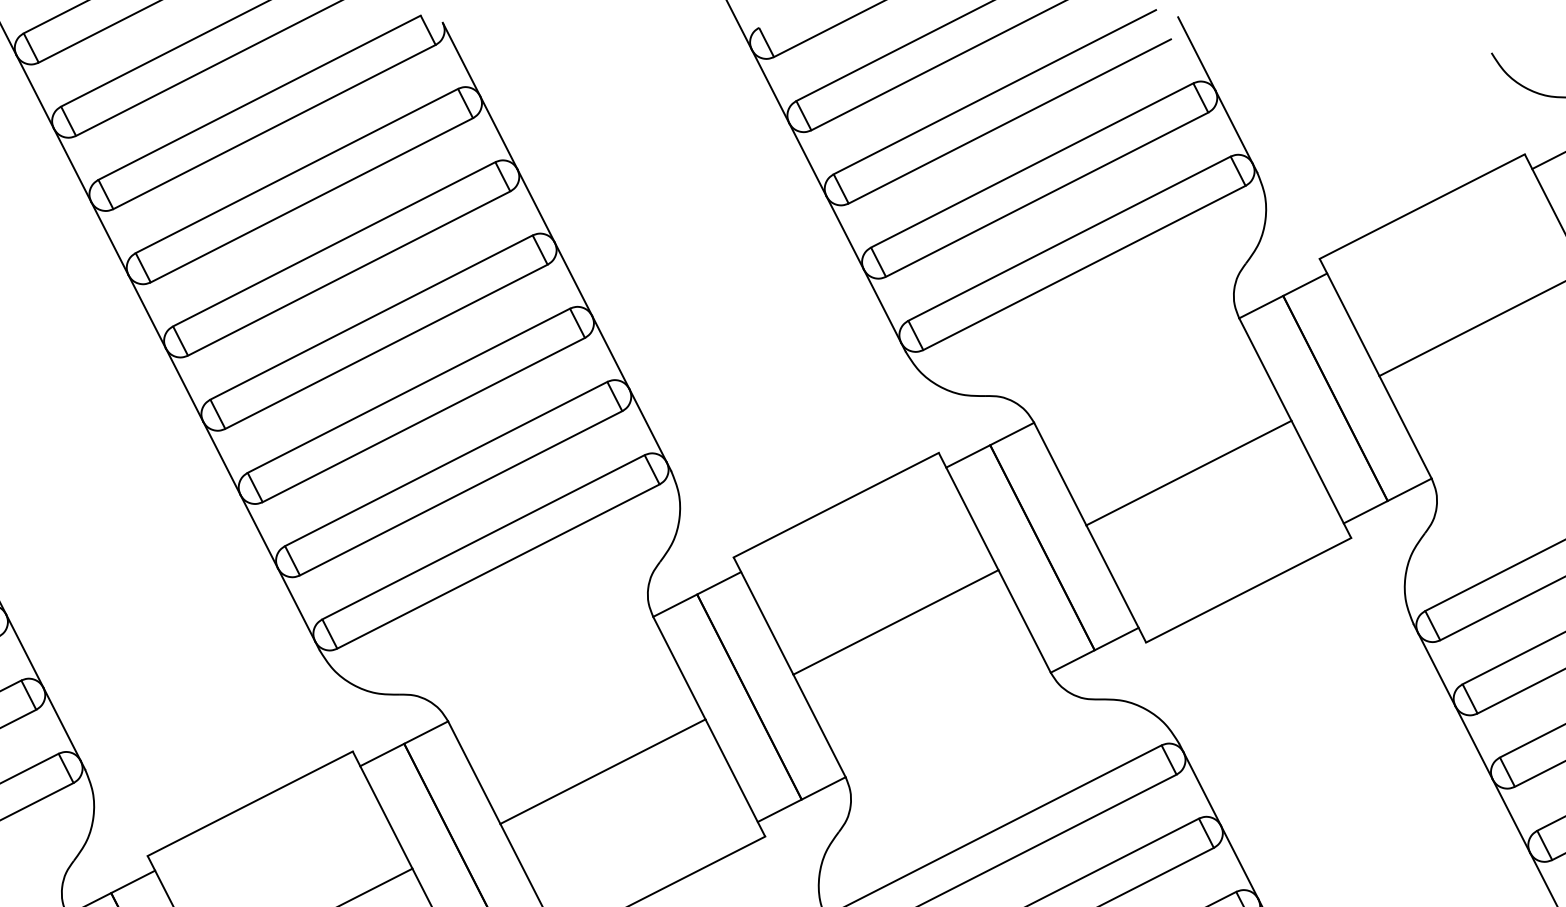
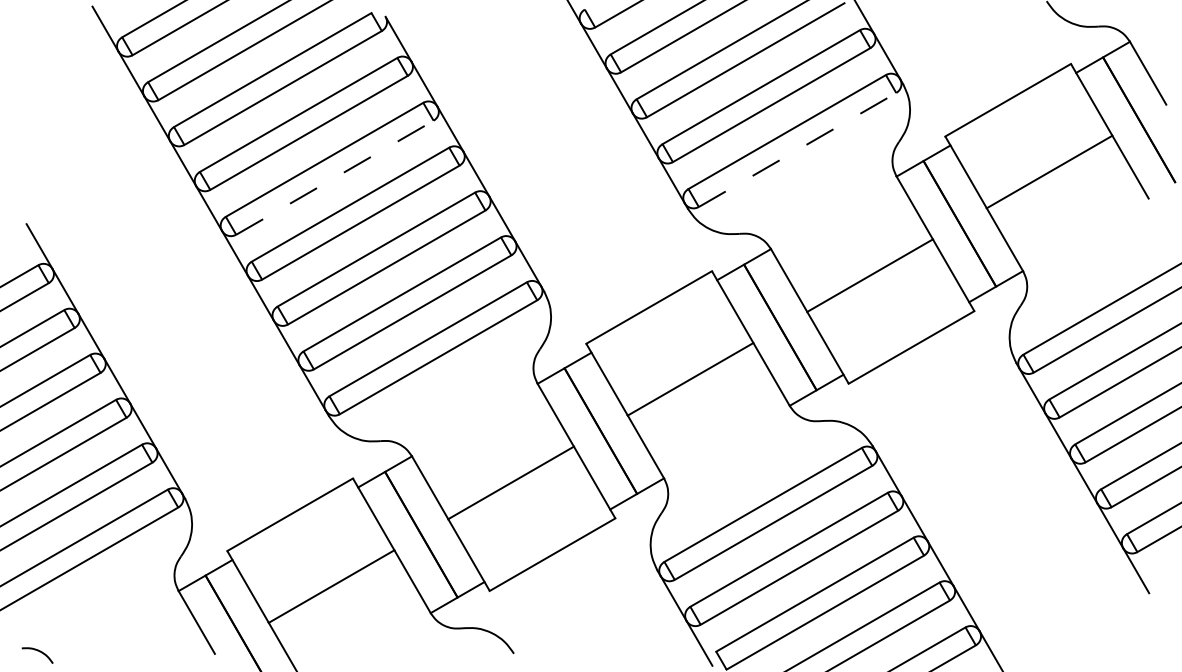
line: (1084, 268) -> (797, 150), solid -> dashed
line: (348, 273) -> (334, 177), solid -> dashed

